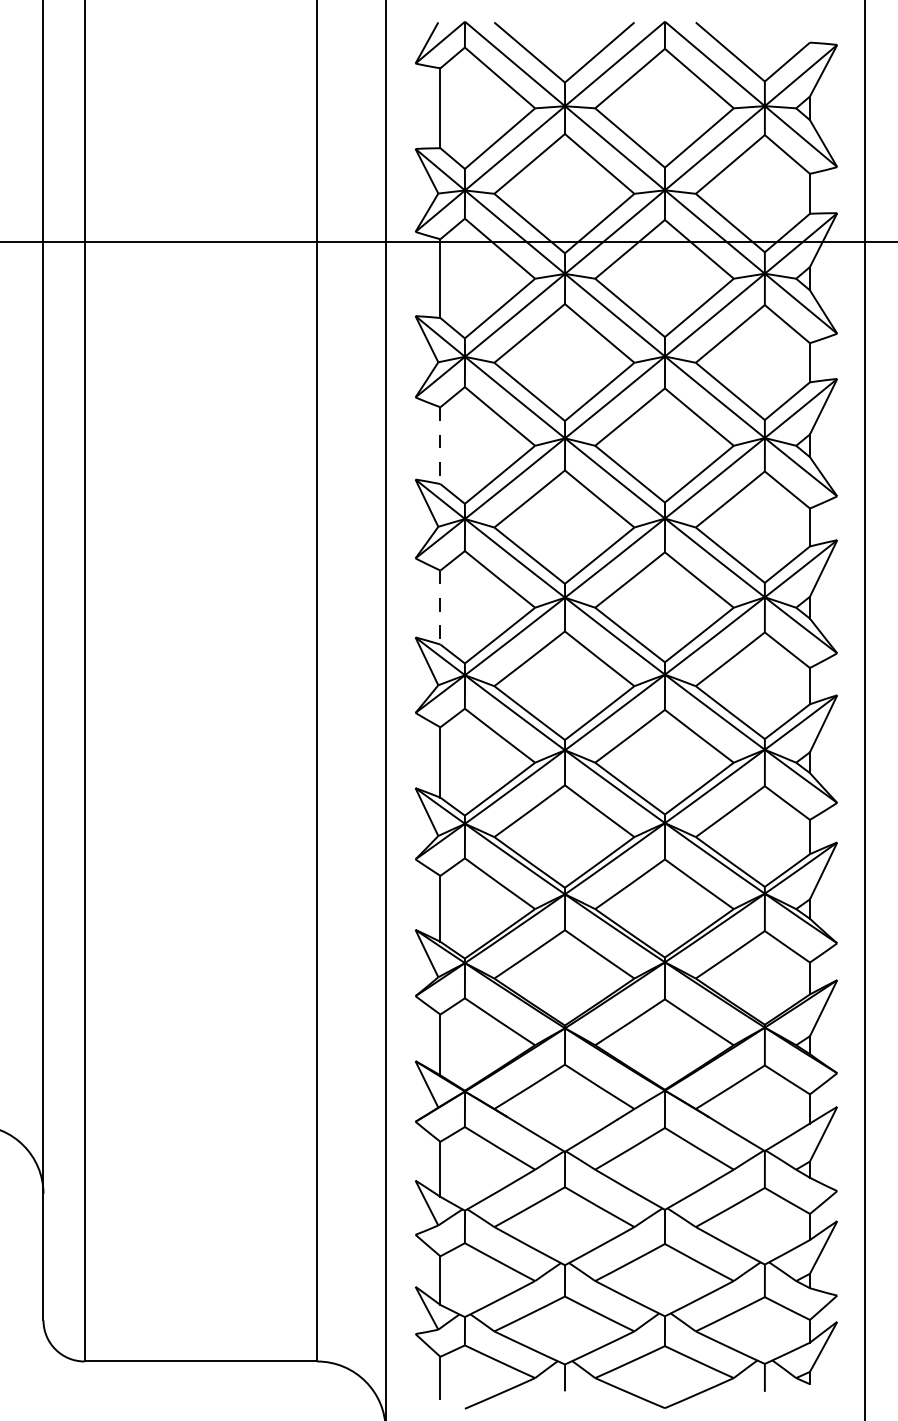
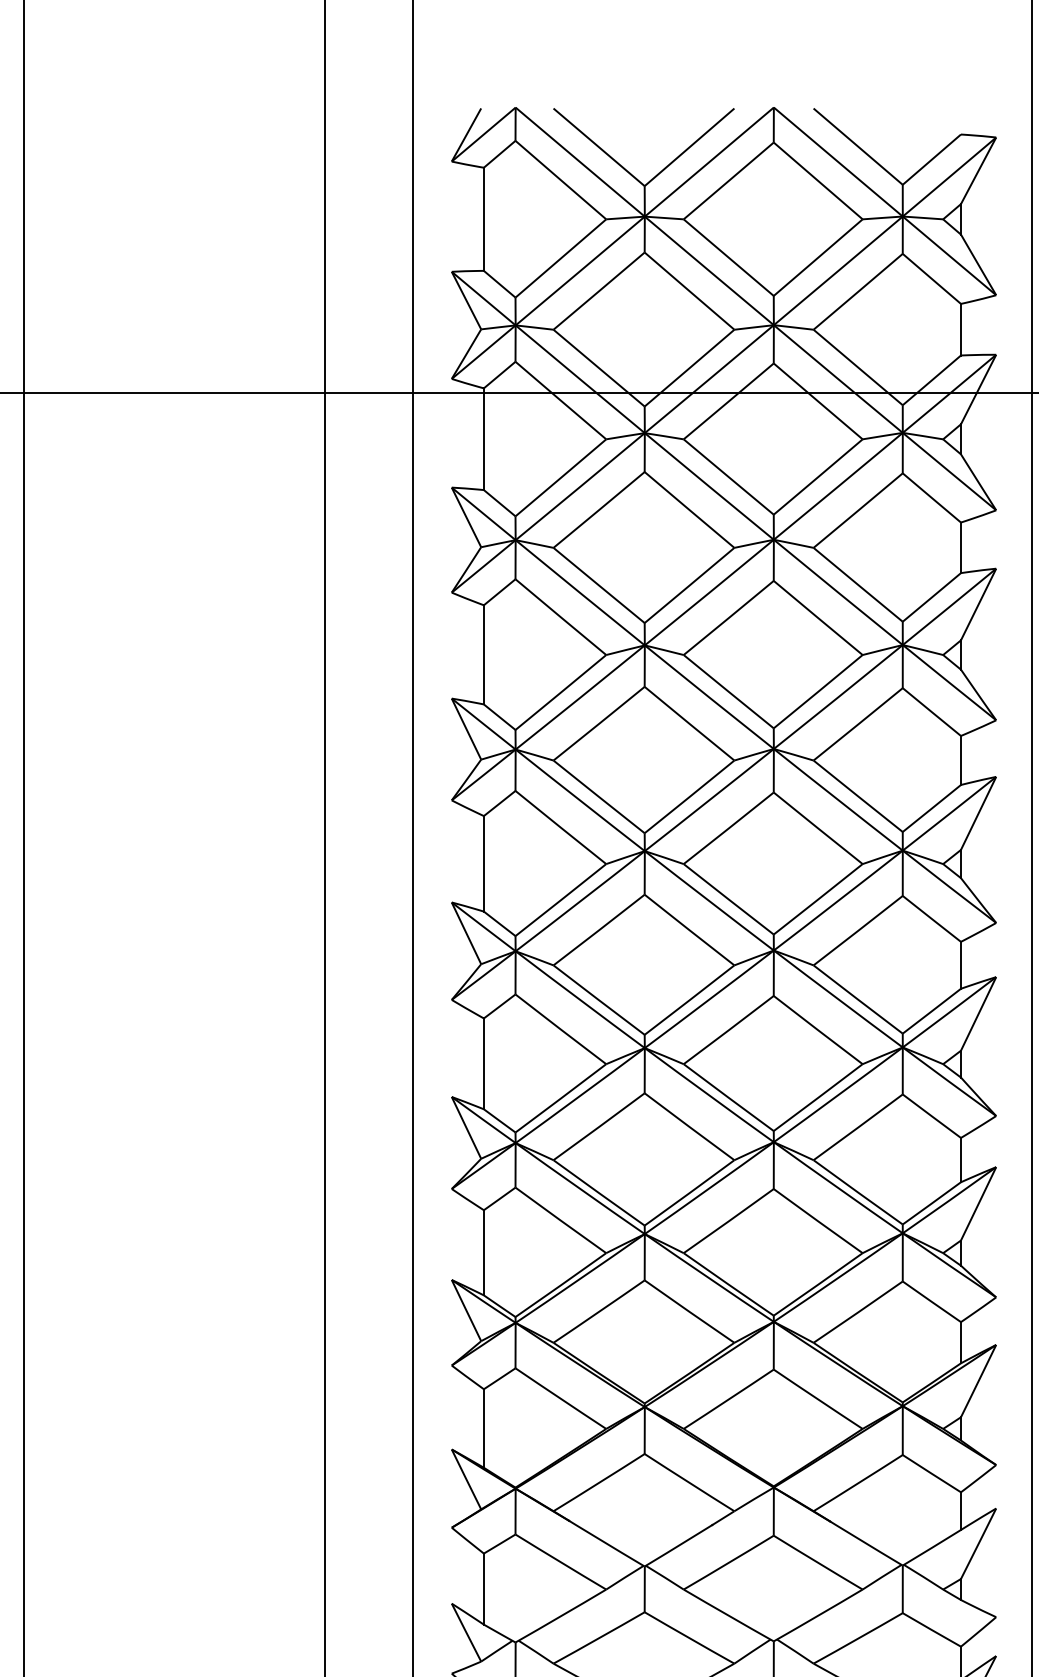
line: (440, 446) -> (483, 655), dashed -> solid
line: (440, 607) -> (483, 863), dashed -> solid

